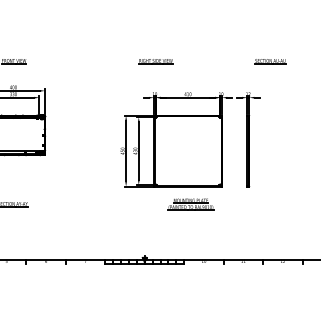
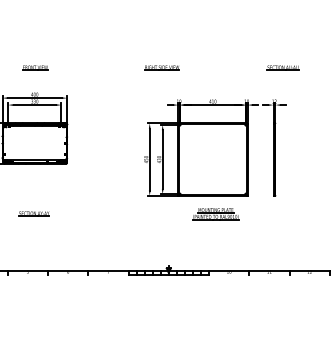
part: (155, 60) -> (161, 67), moved
part: (269, 60) -> (282, 67), moved

